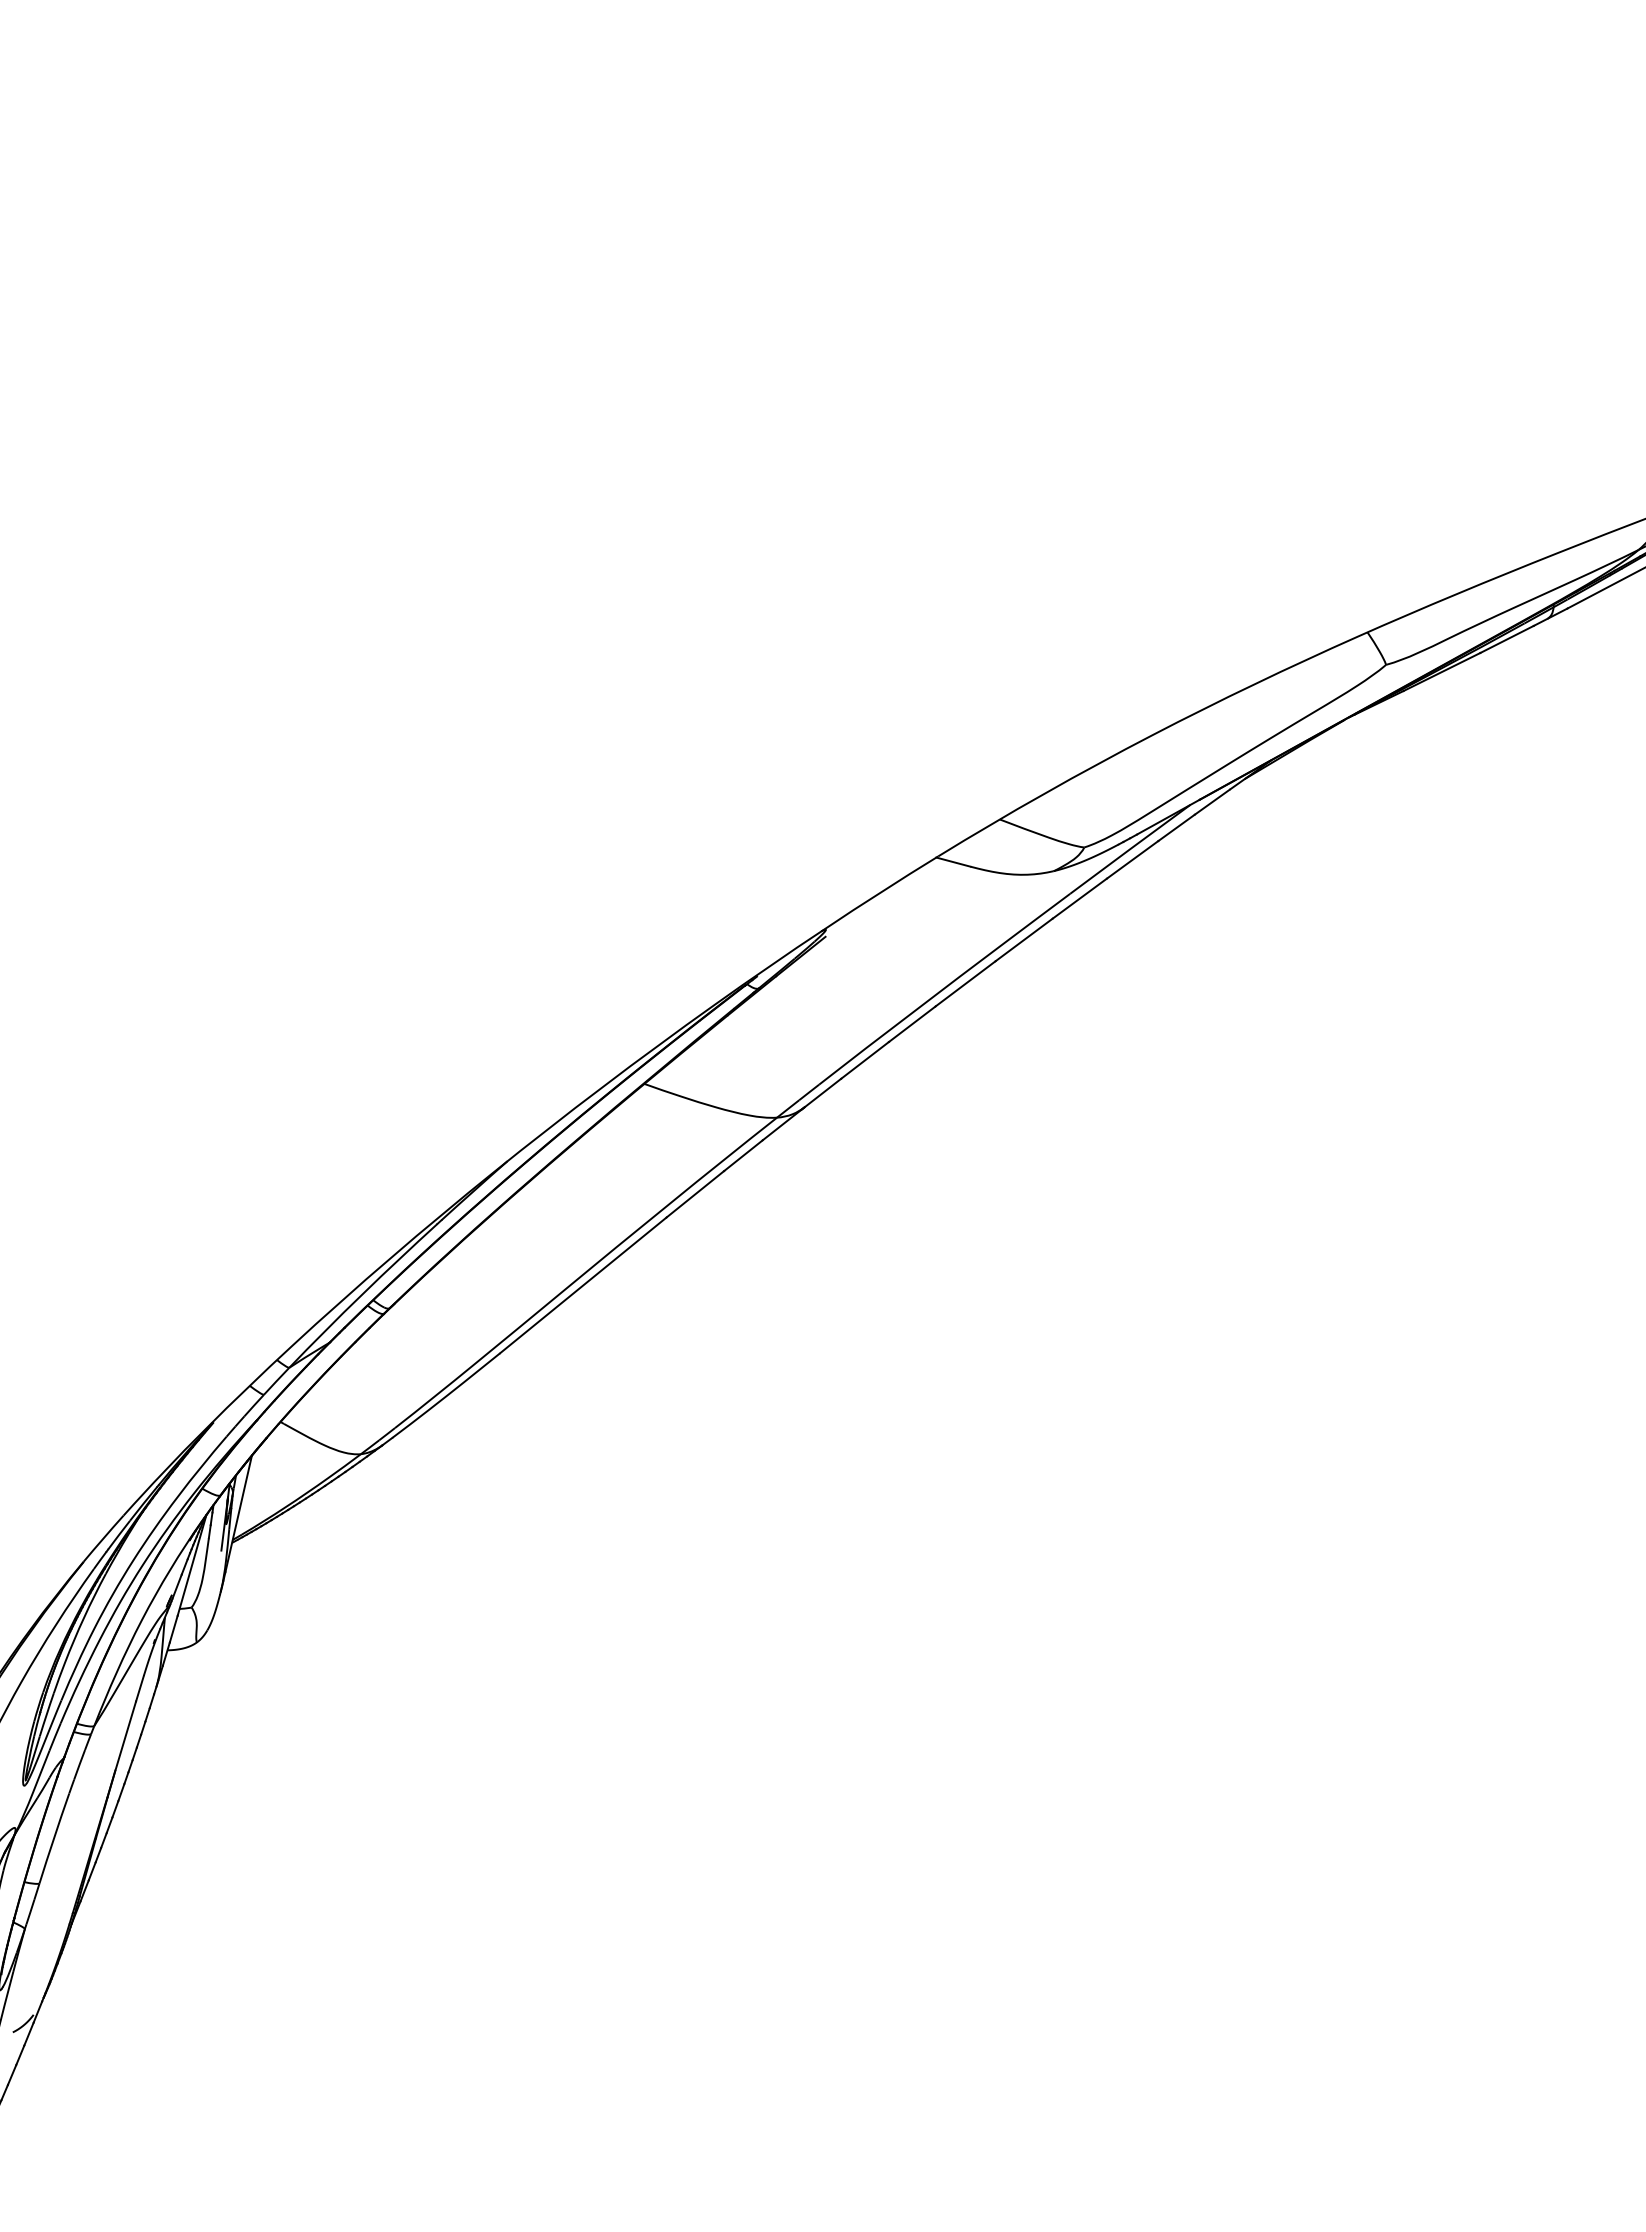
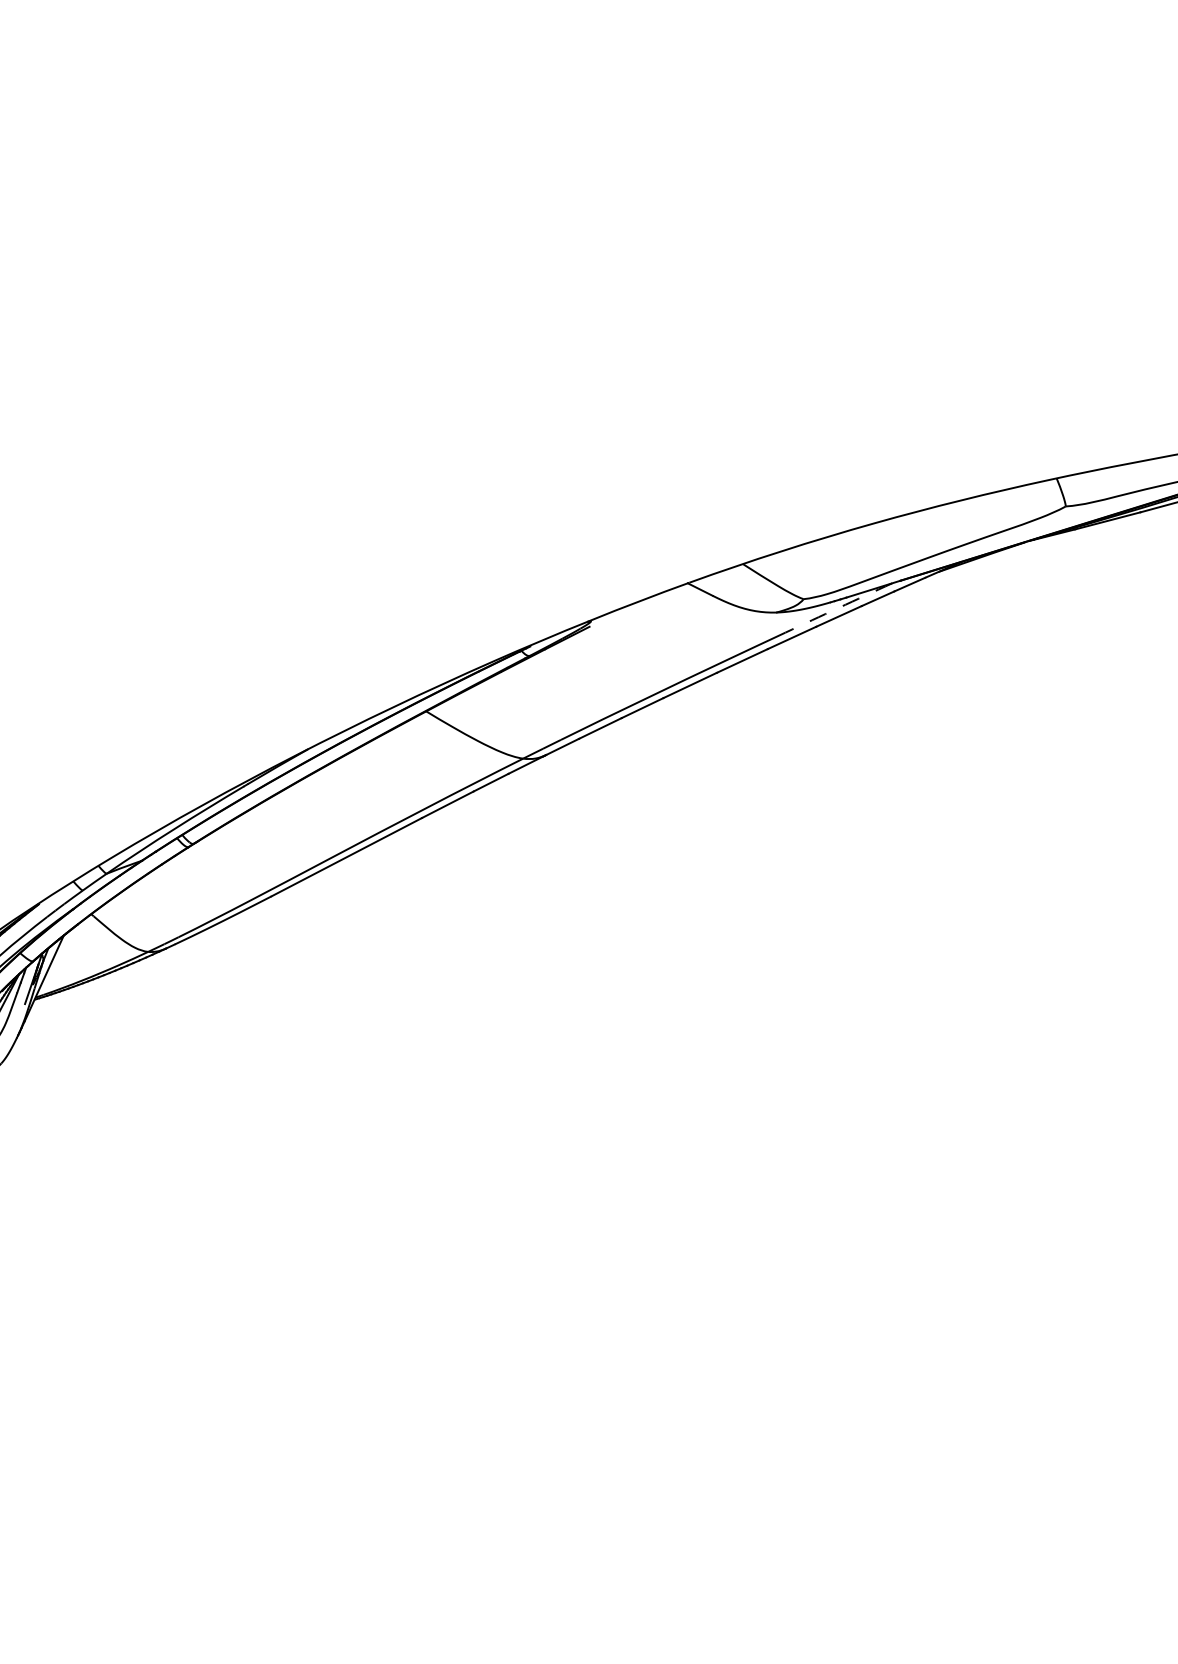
arc: (1130, 849) -> (838, 608), solid -> dashed

